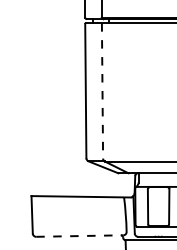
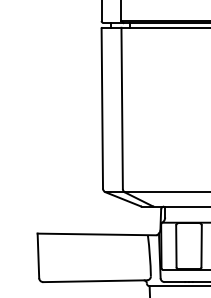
line: (102, 90) -> (122, 108), dashed -> solid
line: (80, 236) -> (95, 281), dashed -> solid

